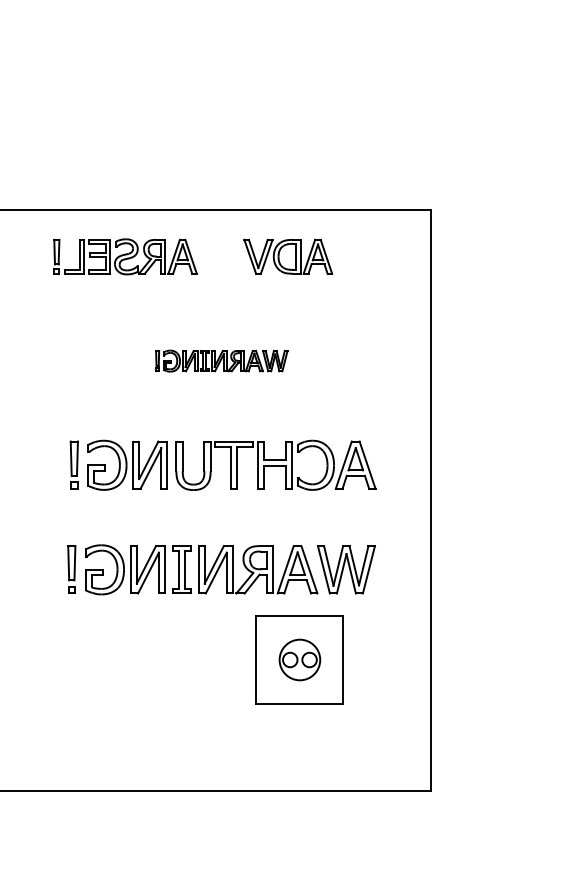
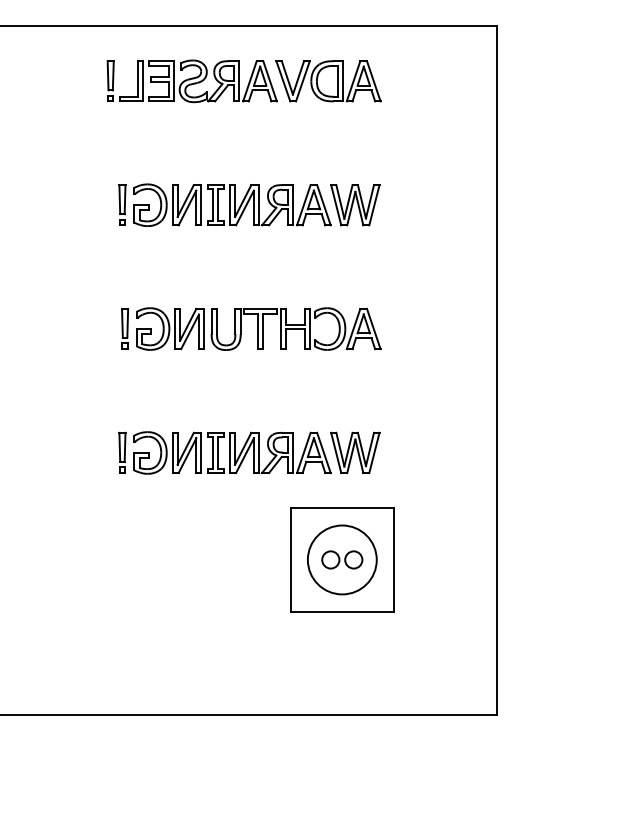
part: (125, 256) -> (192, 80), moved
part: (221, 360) -> (249, 204), size x1.67
part: (223, 465) -> (251, 329), size x0.71
part: (221, 569) -> (249, 452), size x0.71
circle: (299, 659) -> (341, 559), size x1.43

